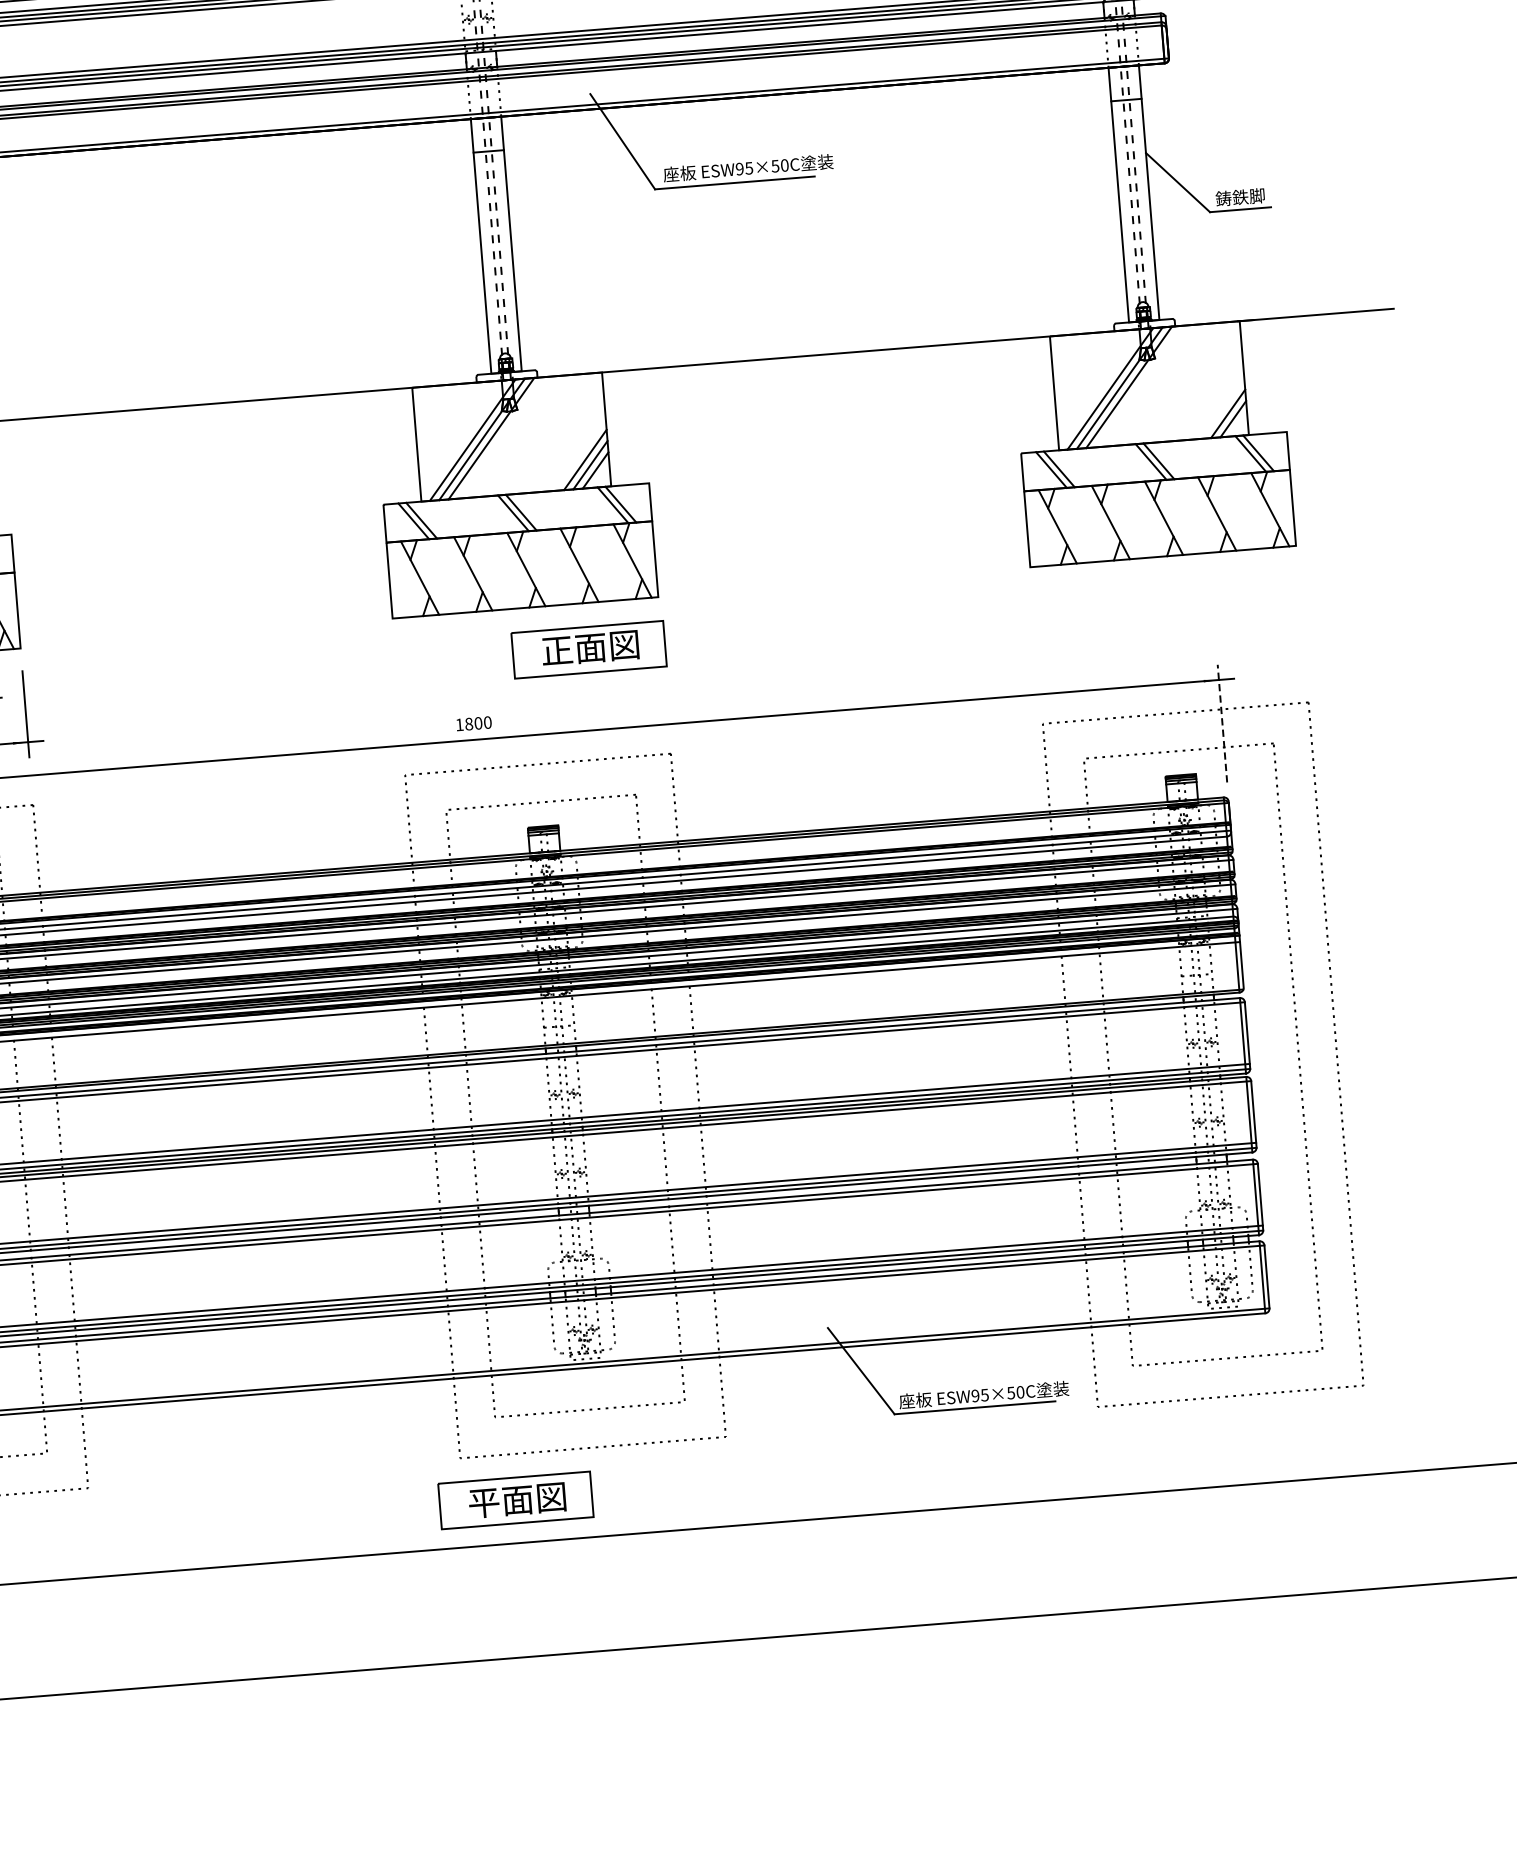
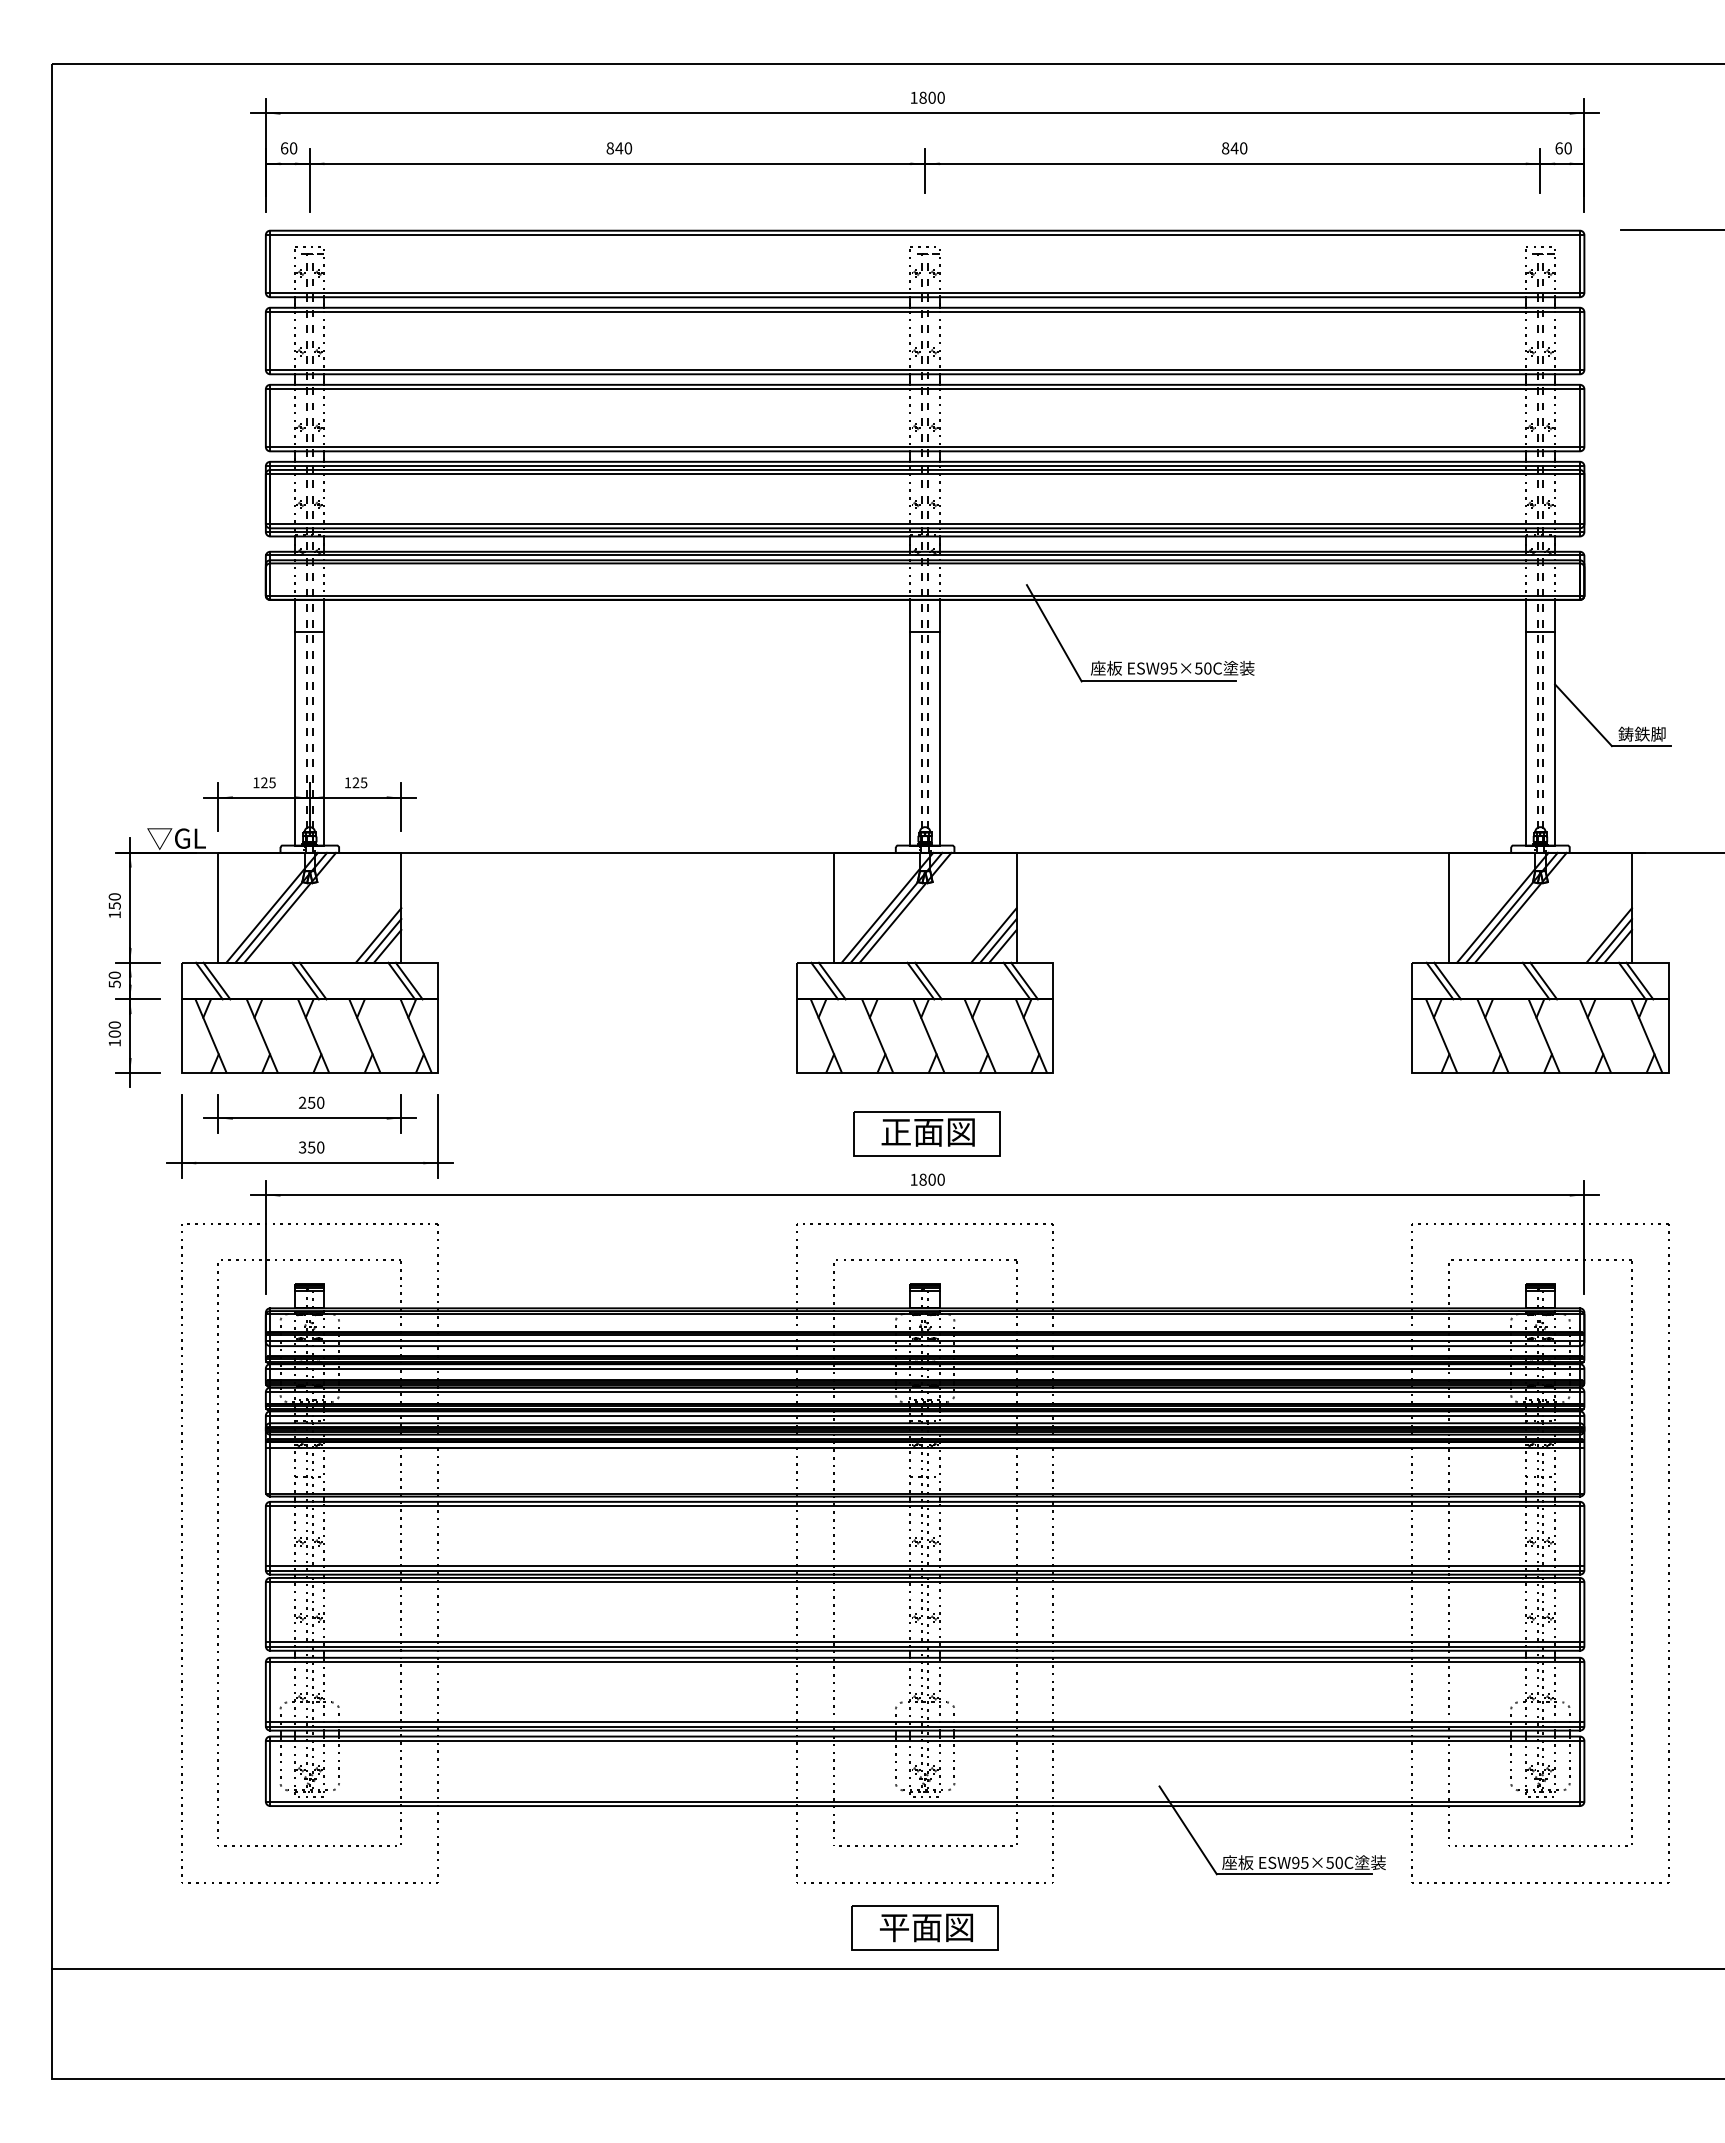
line: (1223, 408) -> (1609, 935), added
part: (588, 649) -> (926, 1133), moved
text: (473, 723) -> (927, 1179), moved
line: (1222, 723) -> (1584, 1237), dashed -> solid
part: (515, 1500) -> (924, 1927), moved

